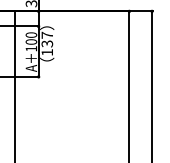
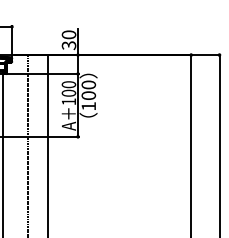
text: (47, 39) -> (88, 90), 137 -> 100

